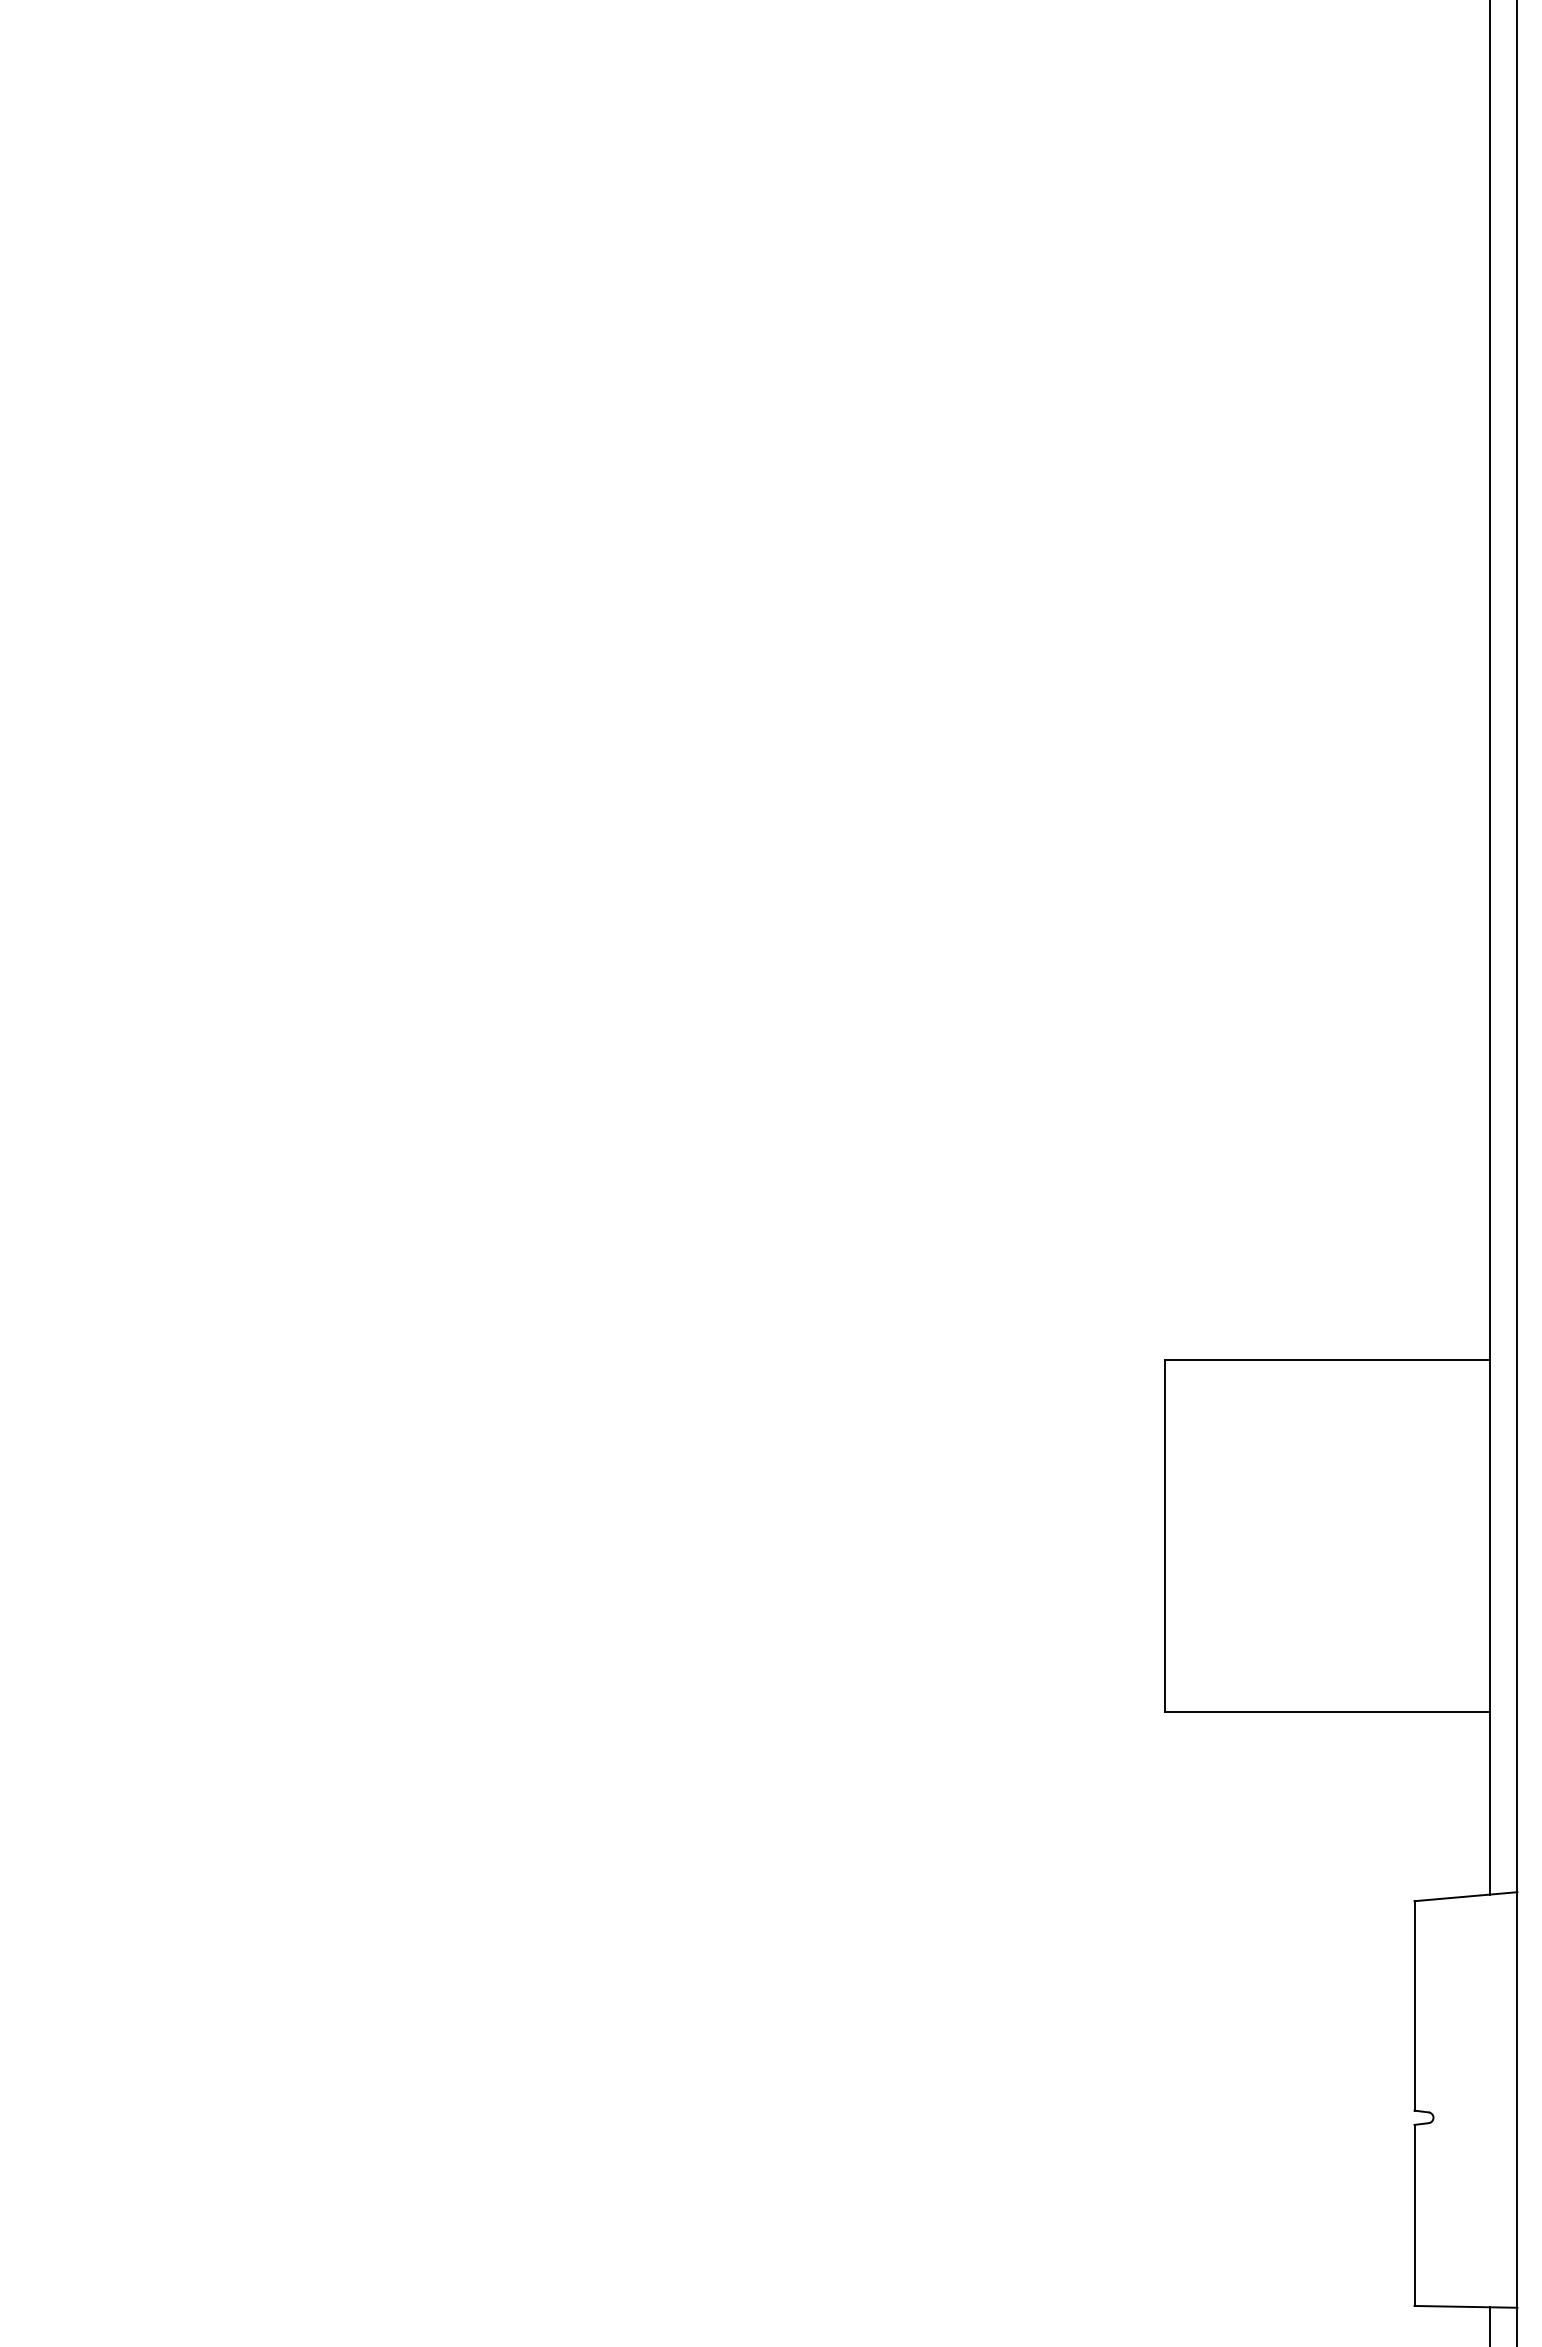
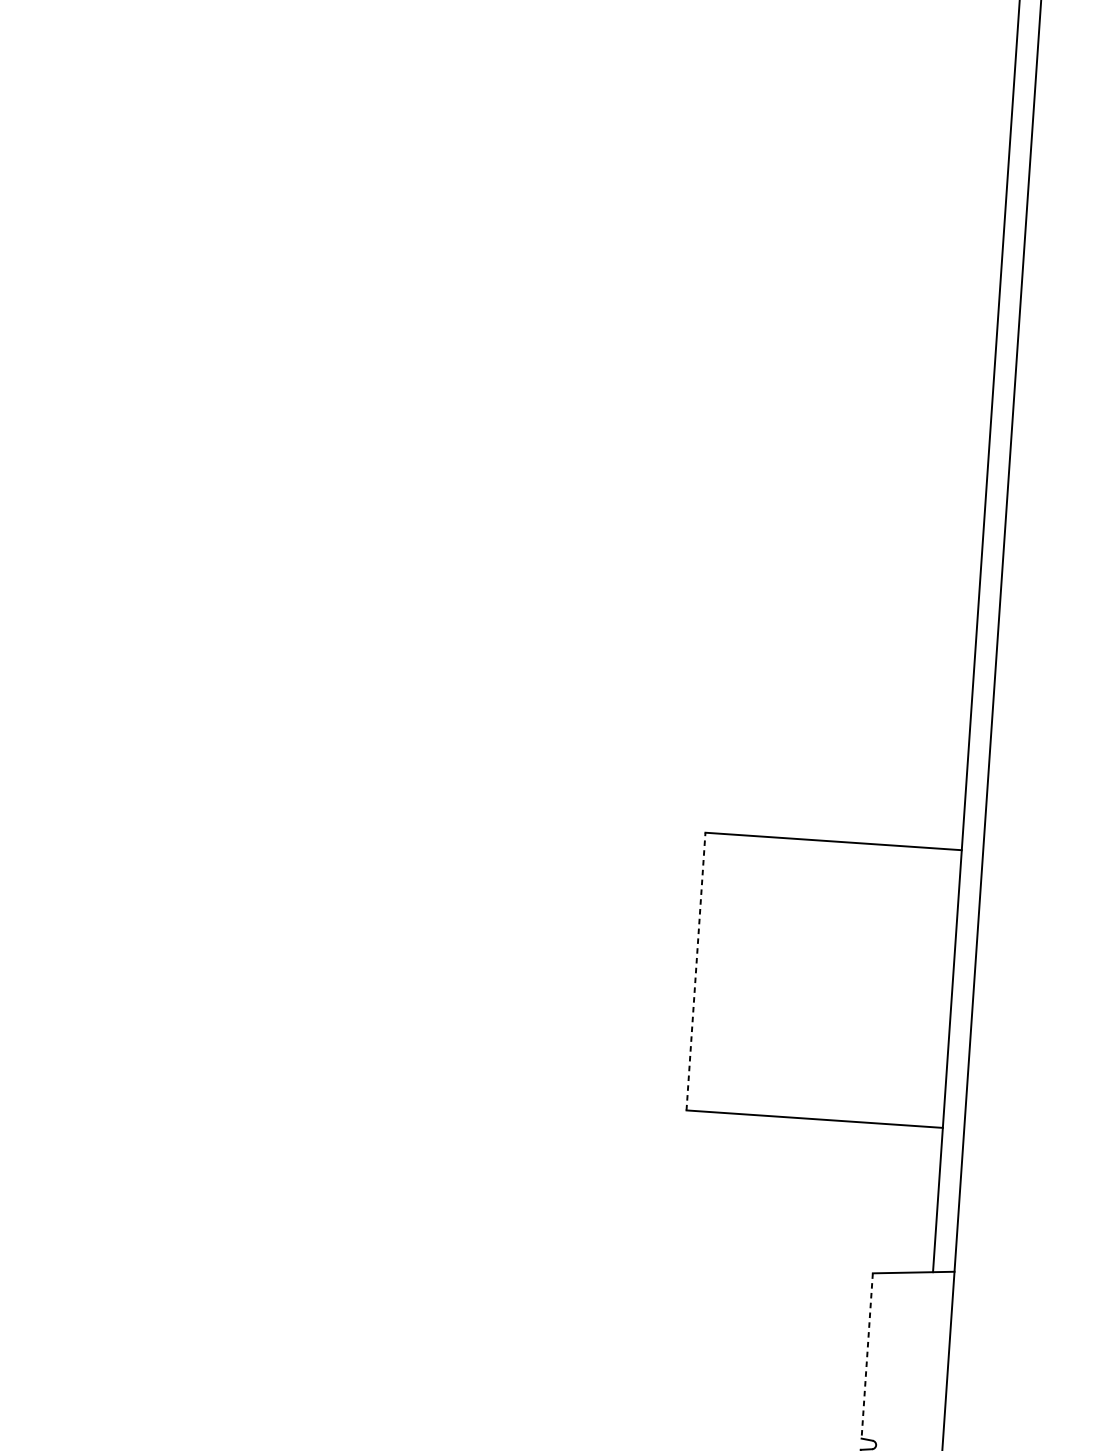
line: (1165, 1535) -> (696, 971), solid -> dashed
line: (1414, 2005) -> (867, 1355), solid -> dashed

